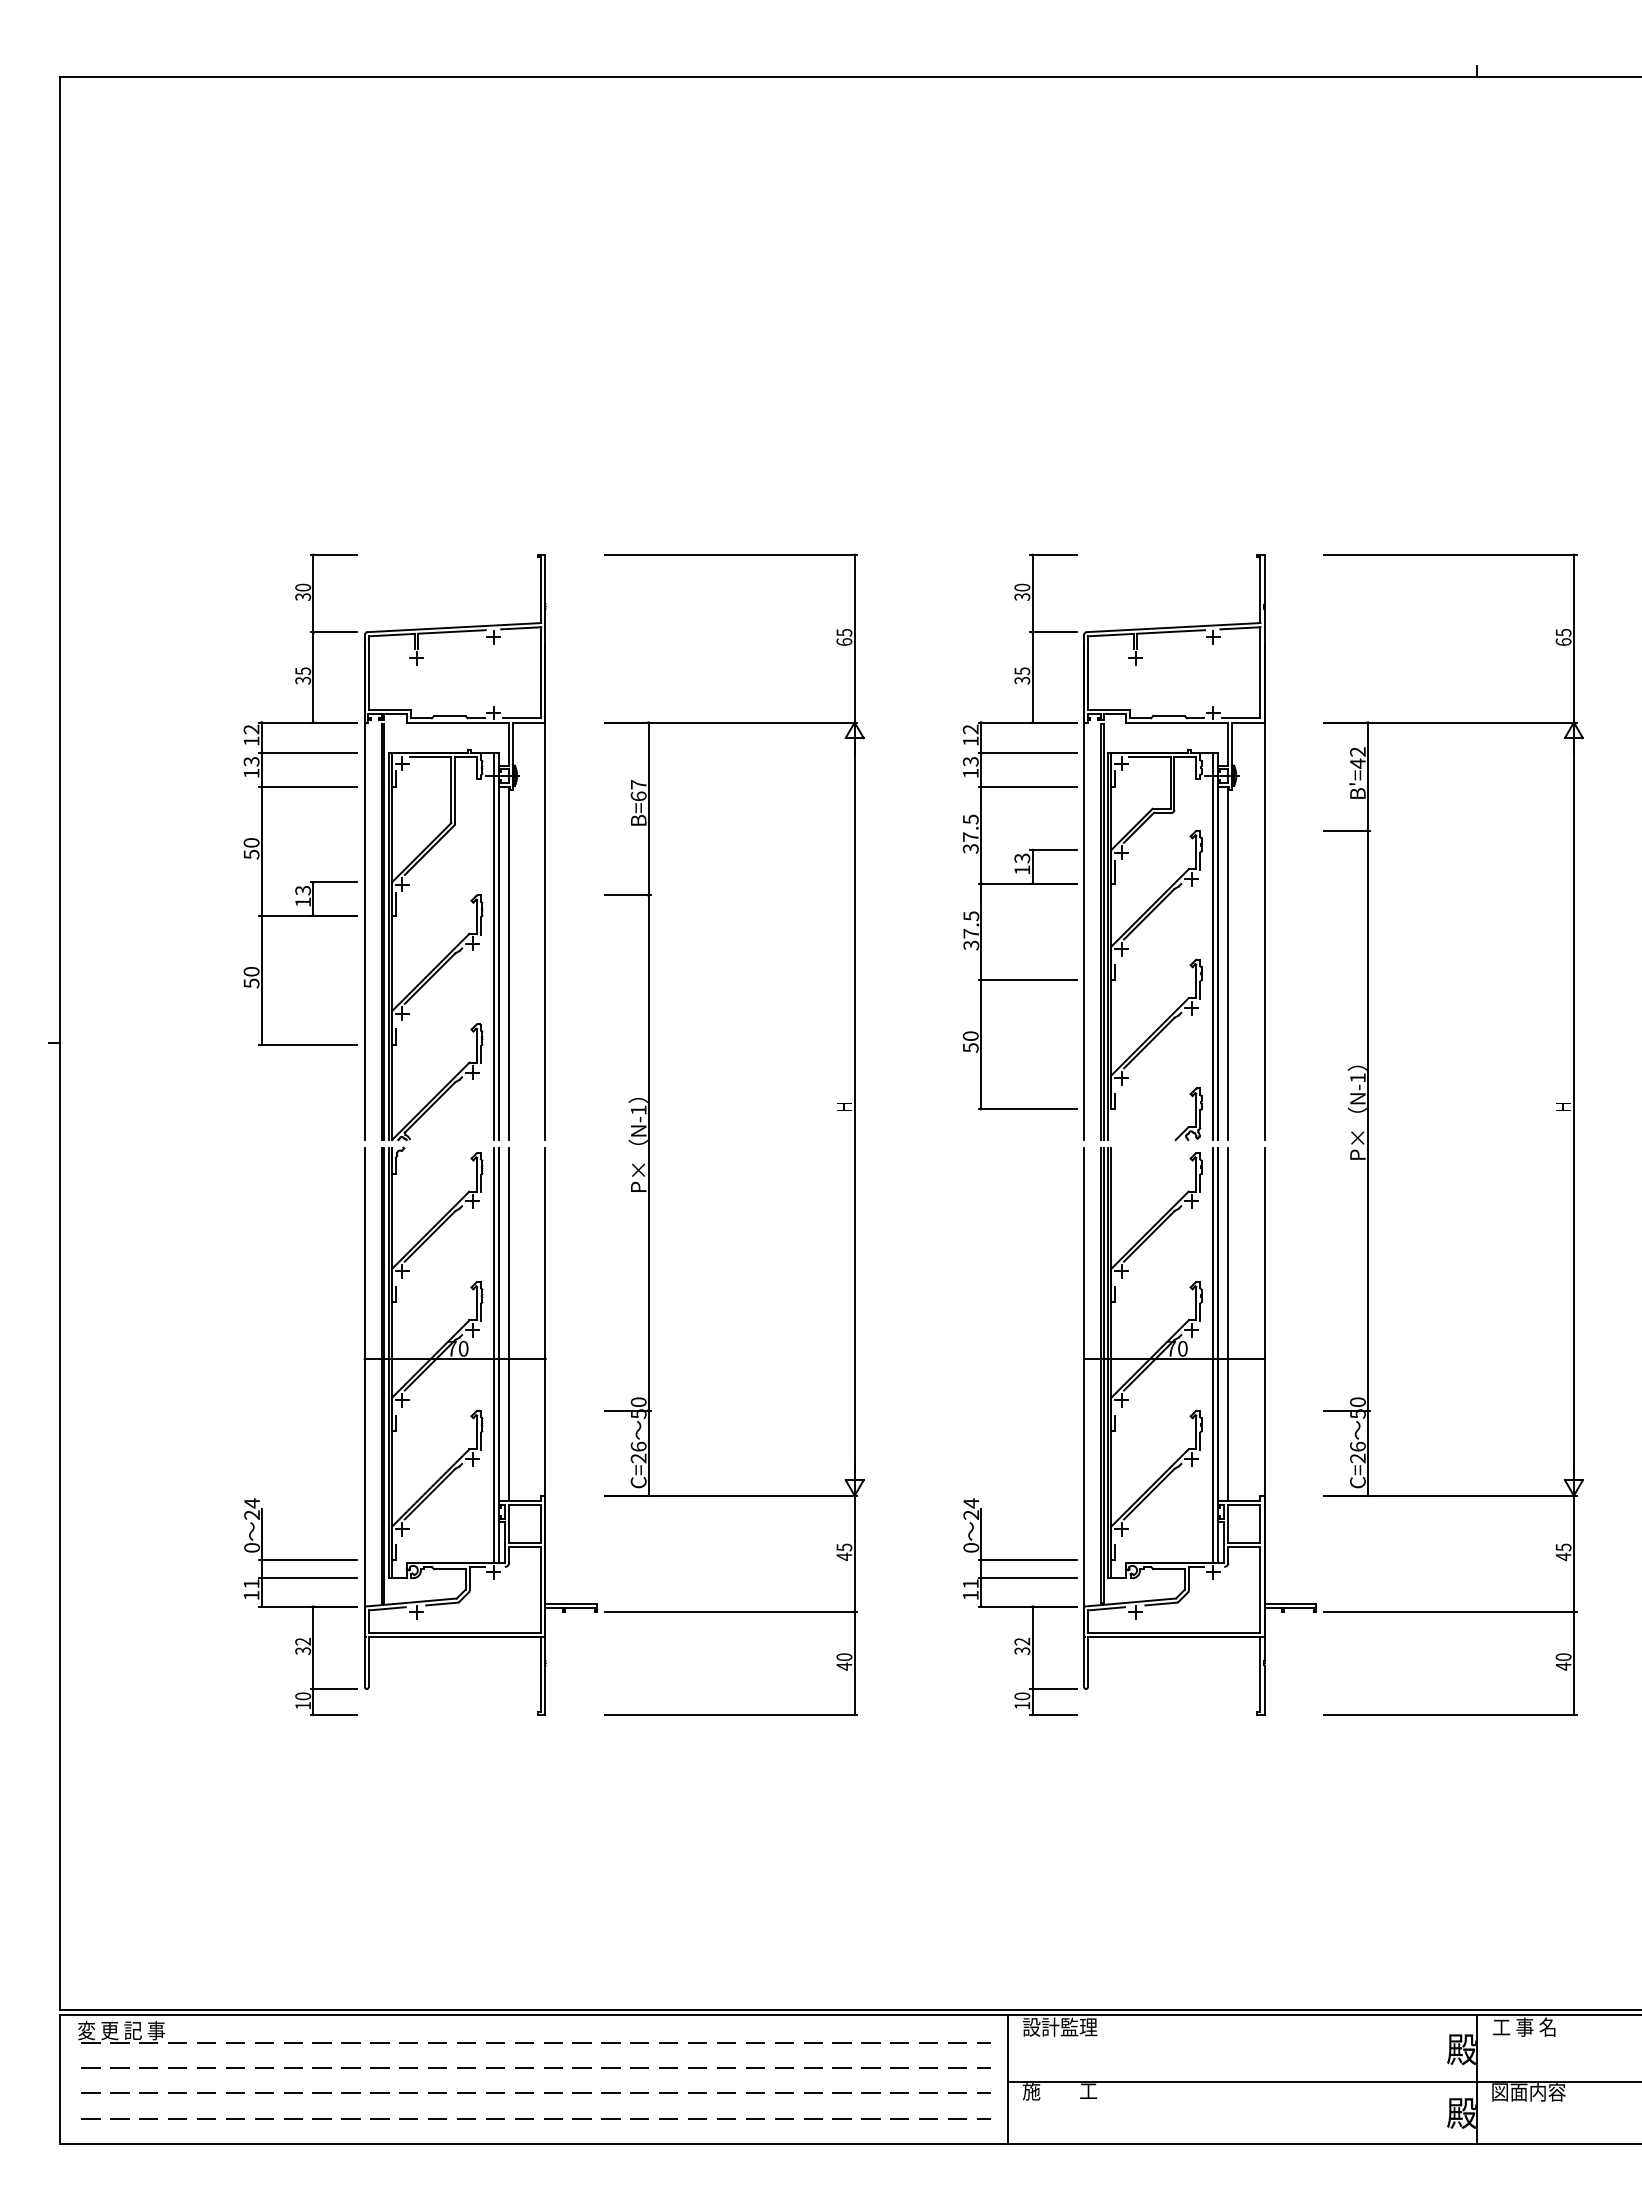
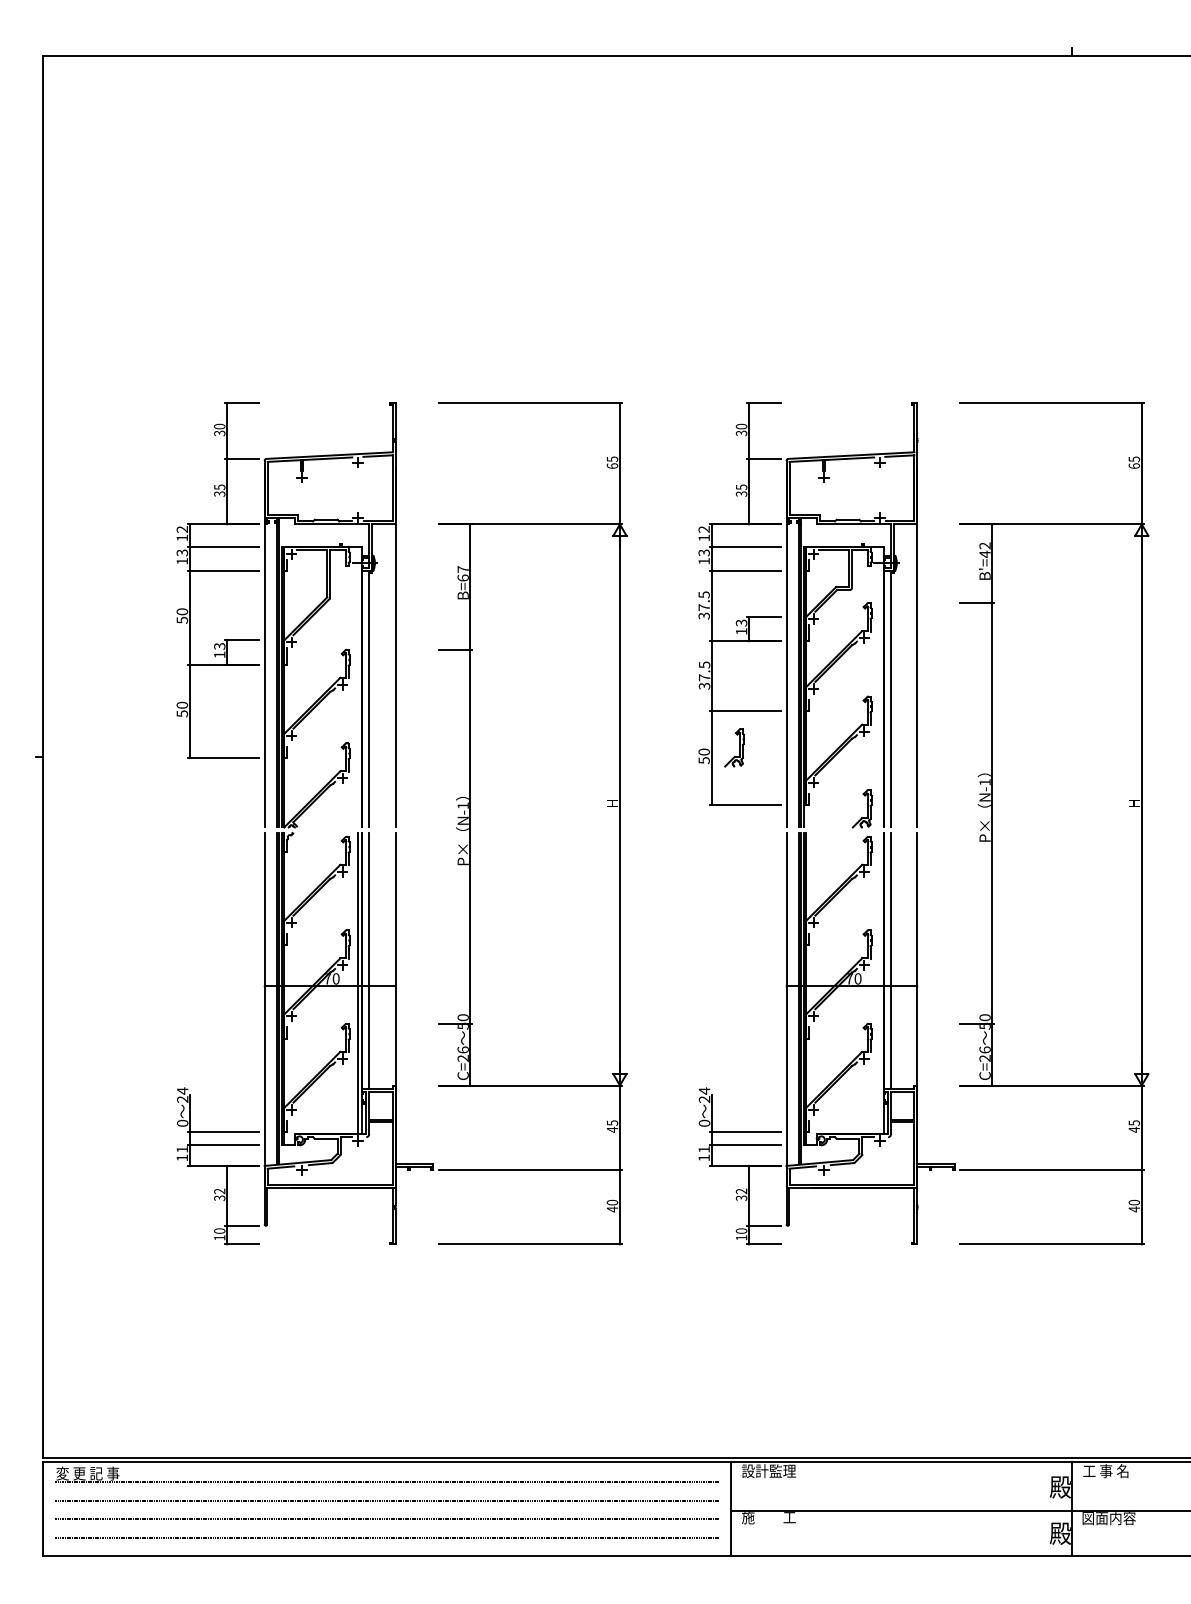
line: (493, 946) -> (357, 686), removed
line: (1213, 946) -> (880, 686), removed
part: (1019, 1030) -> (739, 747), added
line: (1213, 1354) -> (880, 983), removed

